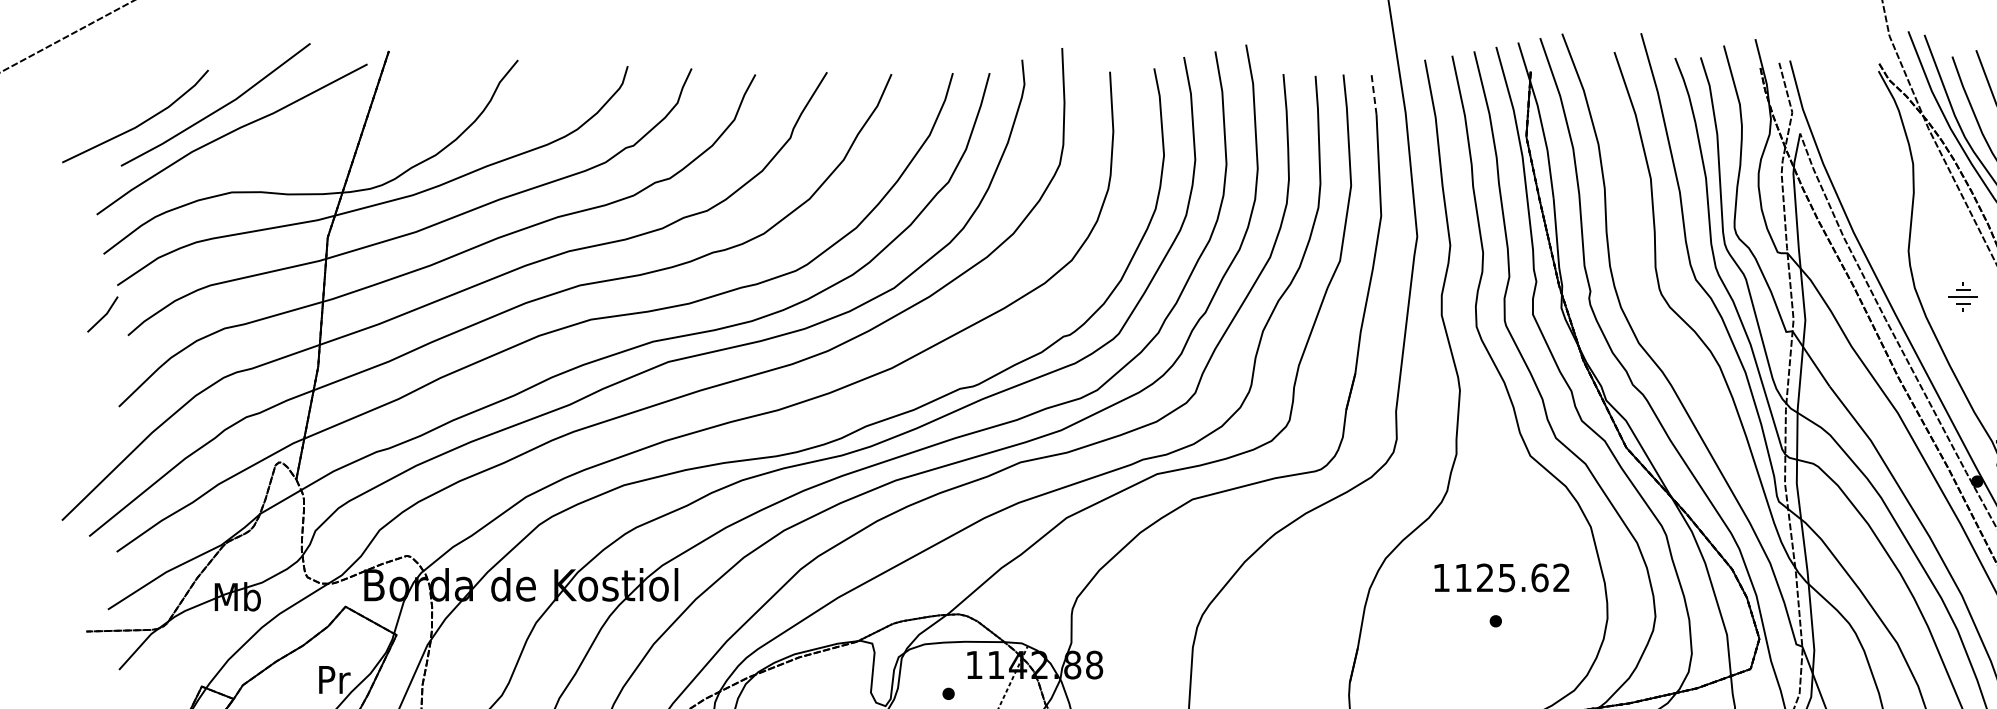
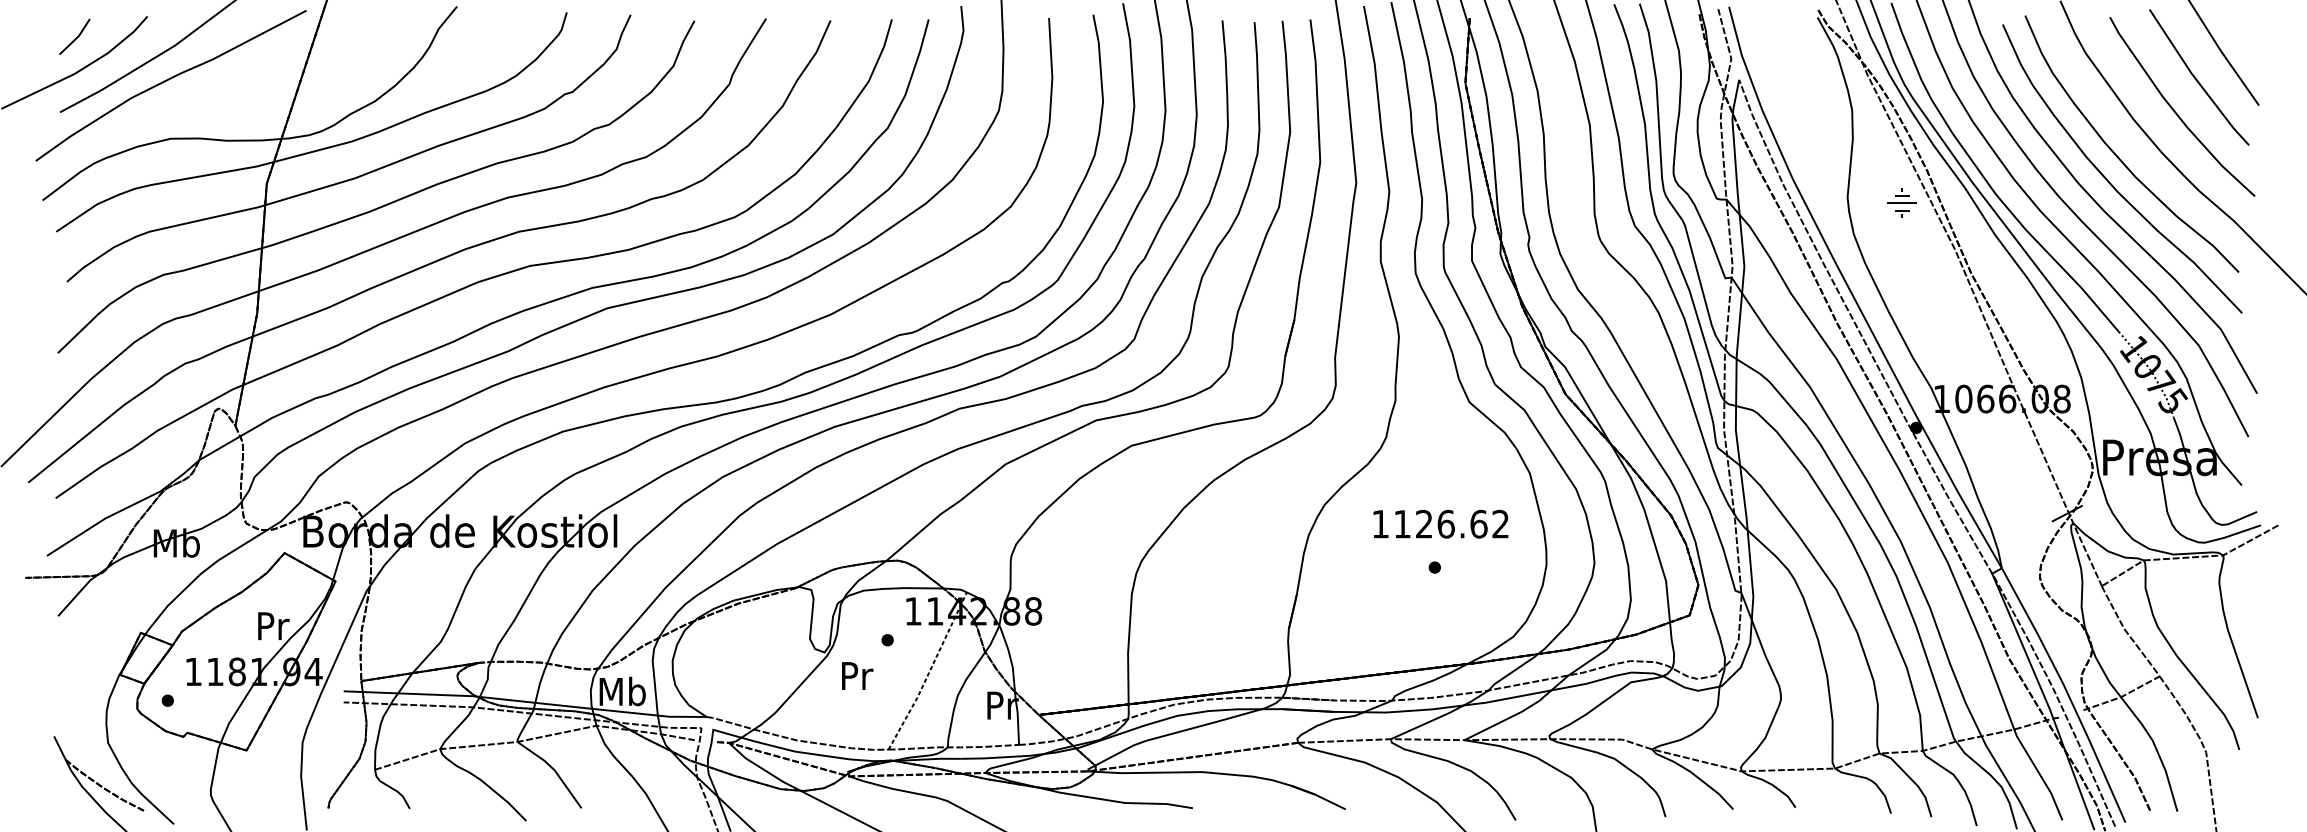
line: (1373, 93) -> (1312, 39), dashed -> solid
part: (1962, 296) -> (1901, 202), moved
line: (102, 316) -> (74, 38), moved
text: (1506, 577) -> (1445, 523), 1125.62 -> 1126.62

